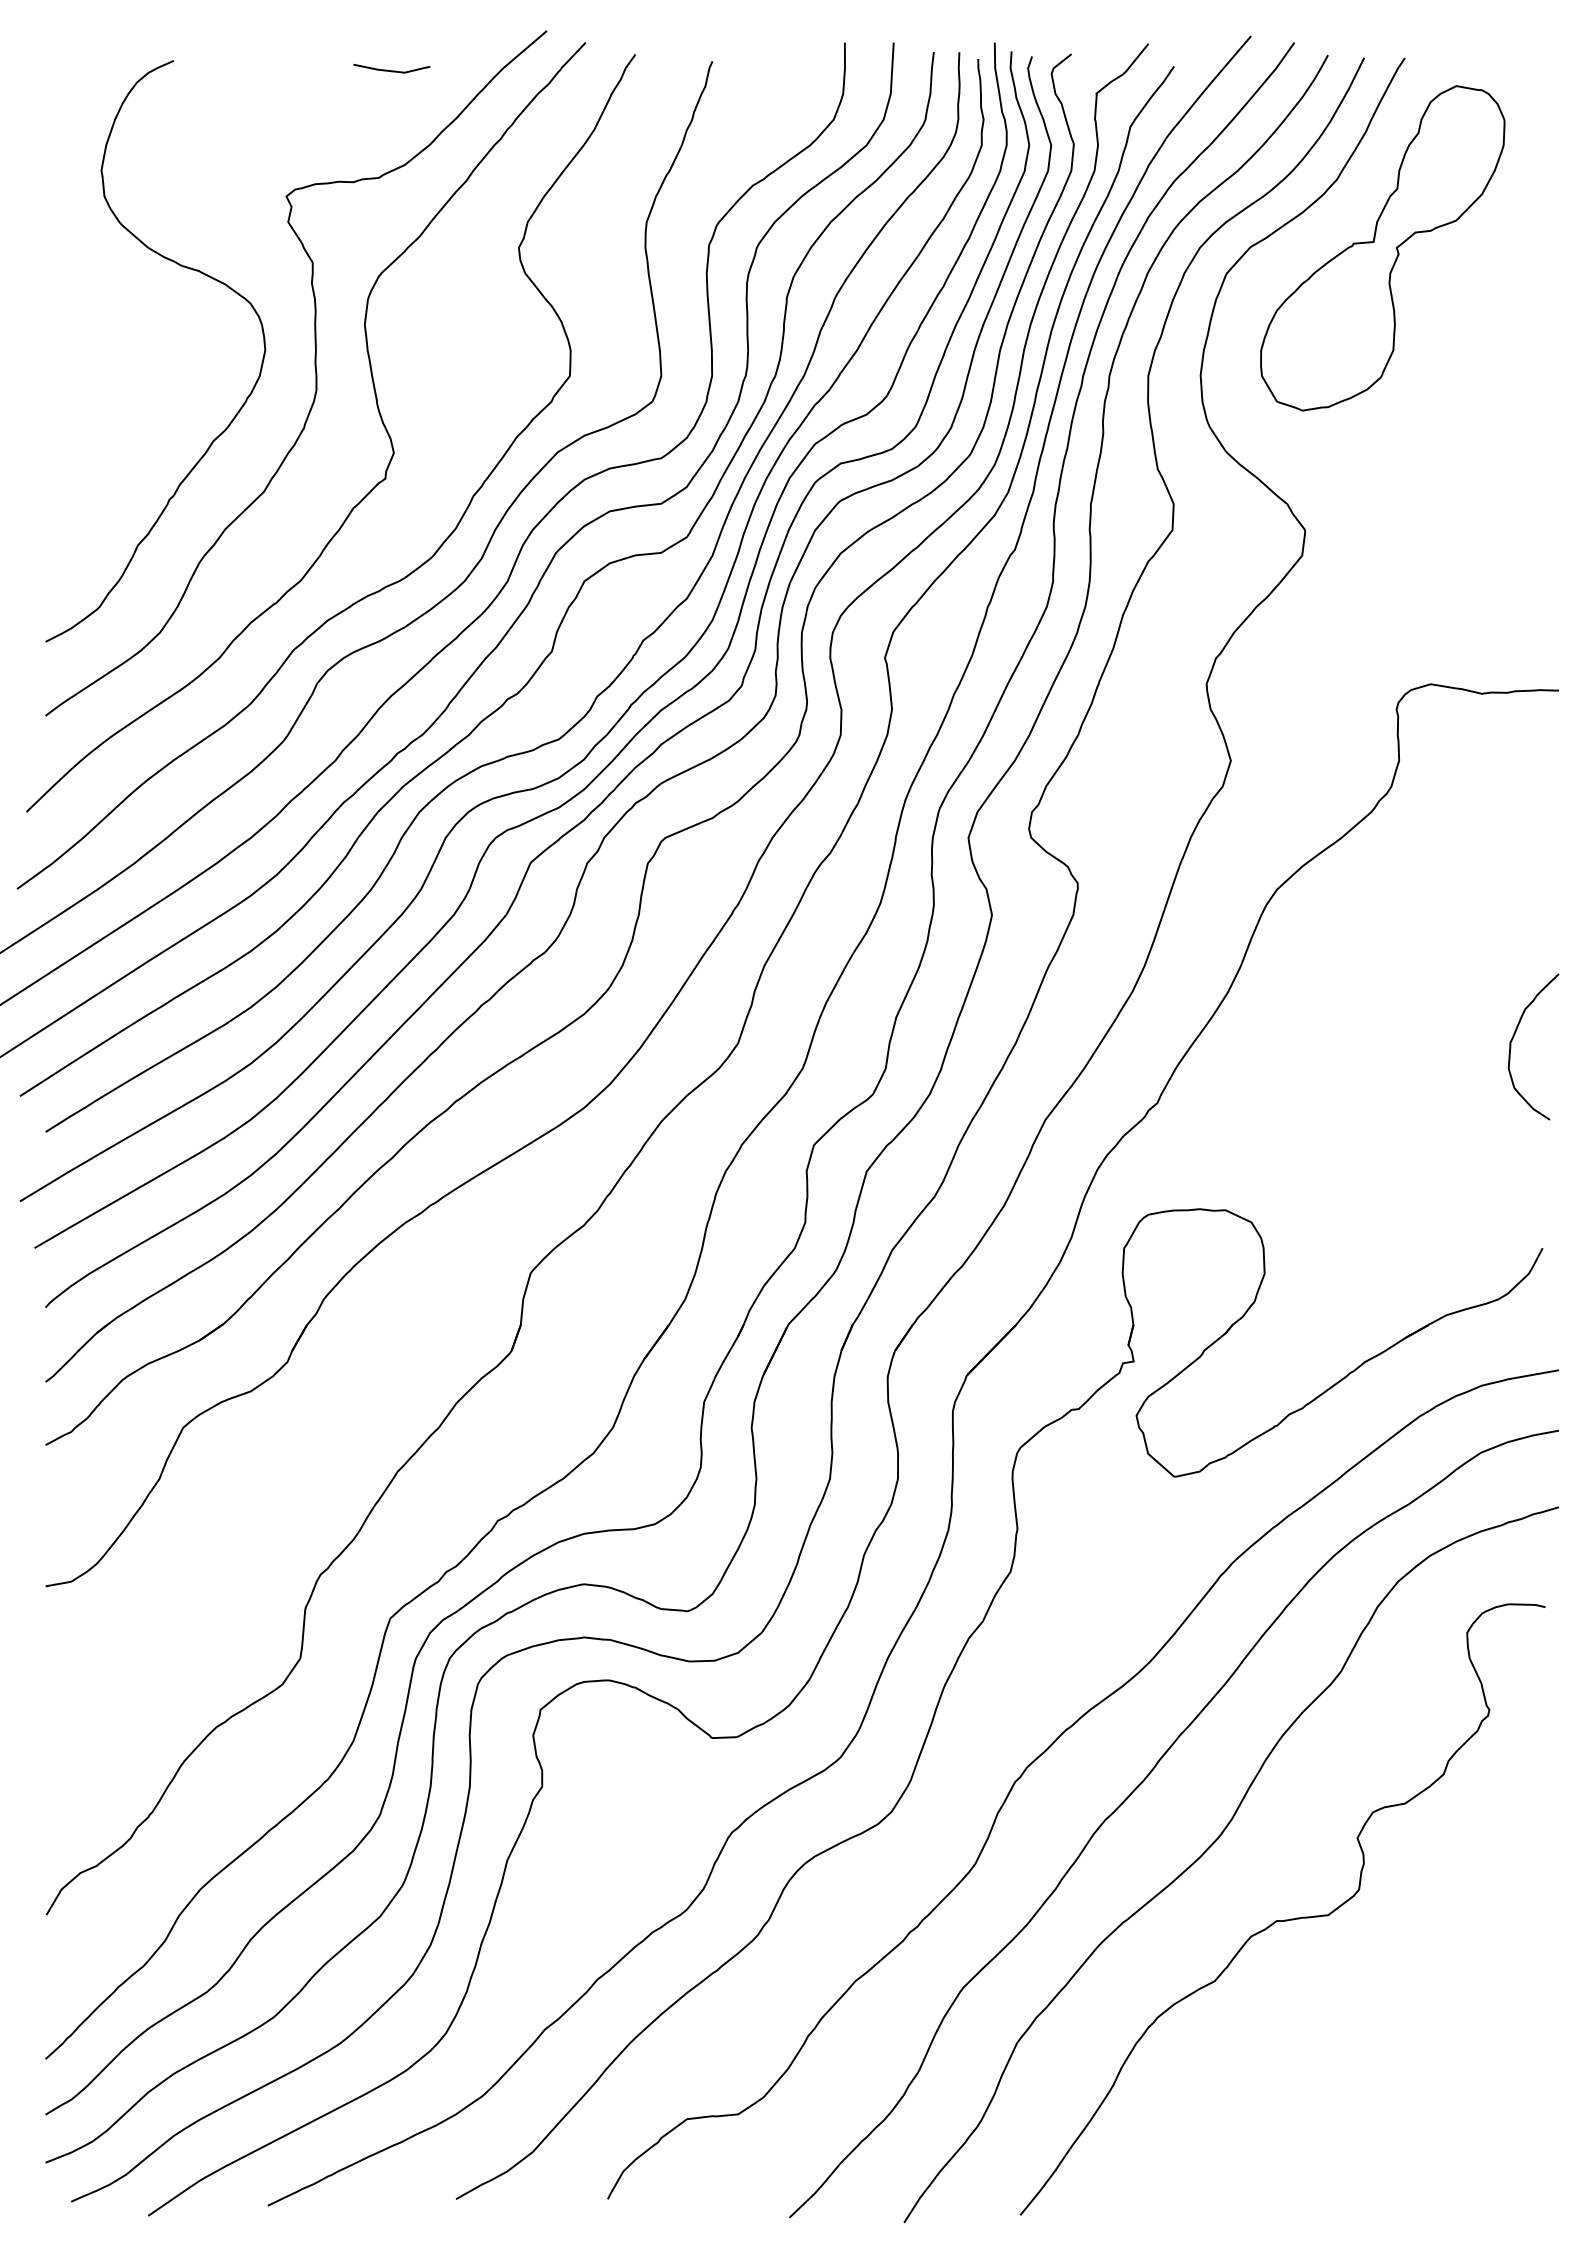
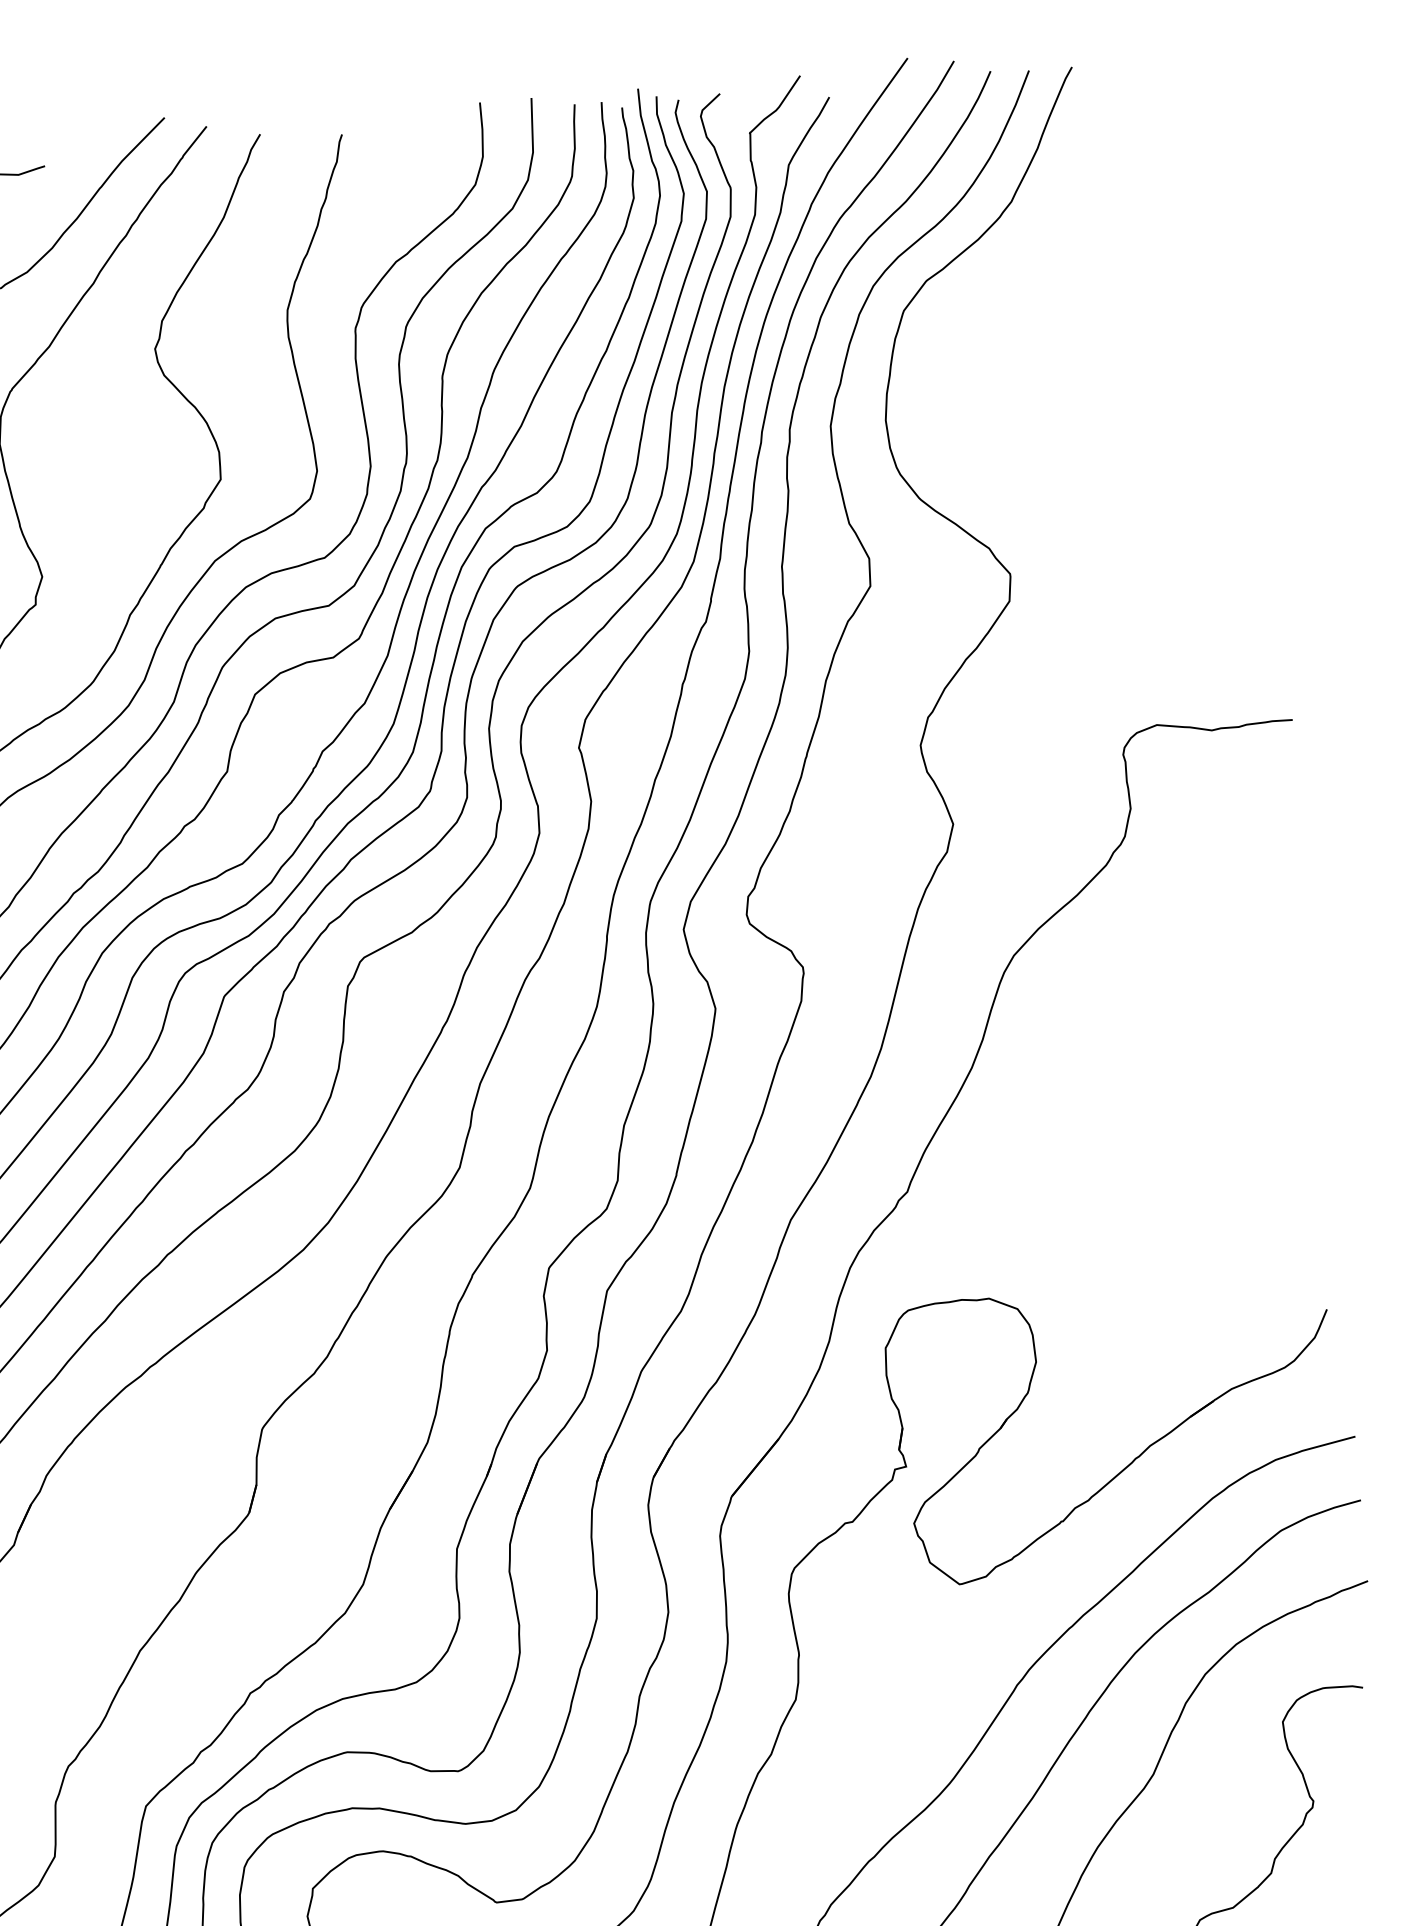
part: (1382, 248) -> (1065, 270), removed
curve: (1514, 1036) -> (1277, 1088), removed

